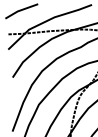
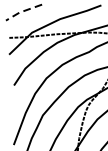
line: (20, 10) -> (22, 11), solid -> dashed

